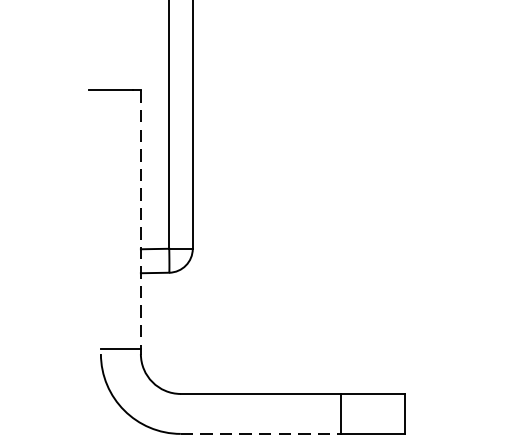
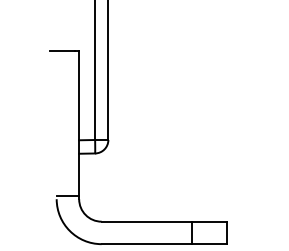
line: (141, 219) -> (79, 123), dashed -> solid
line: (260, 434) -> (146, 244), dashed -> solid

